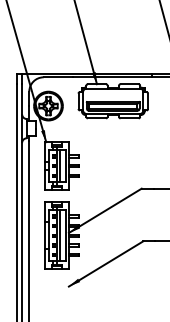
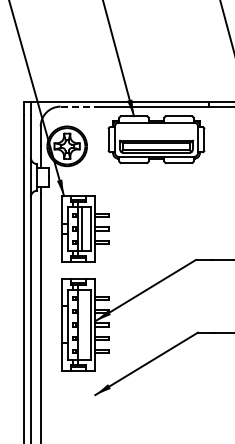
line: (58, 77) -> (80, 106), solid -> dashed
line: (59, 235) -> (82, 324), removed

